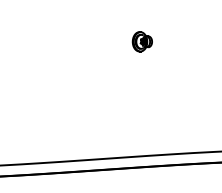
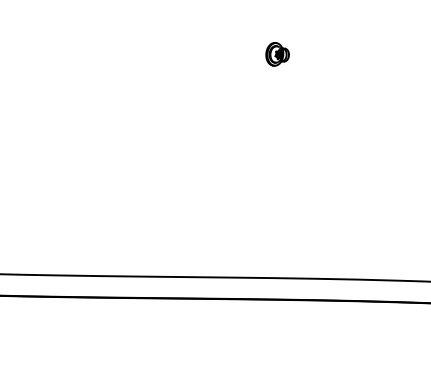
part: (141, 41) -> (276, 53), size x0.6

